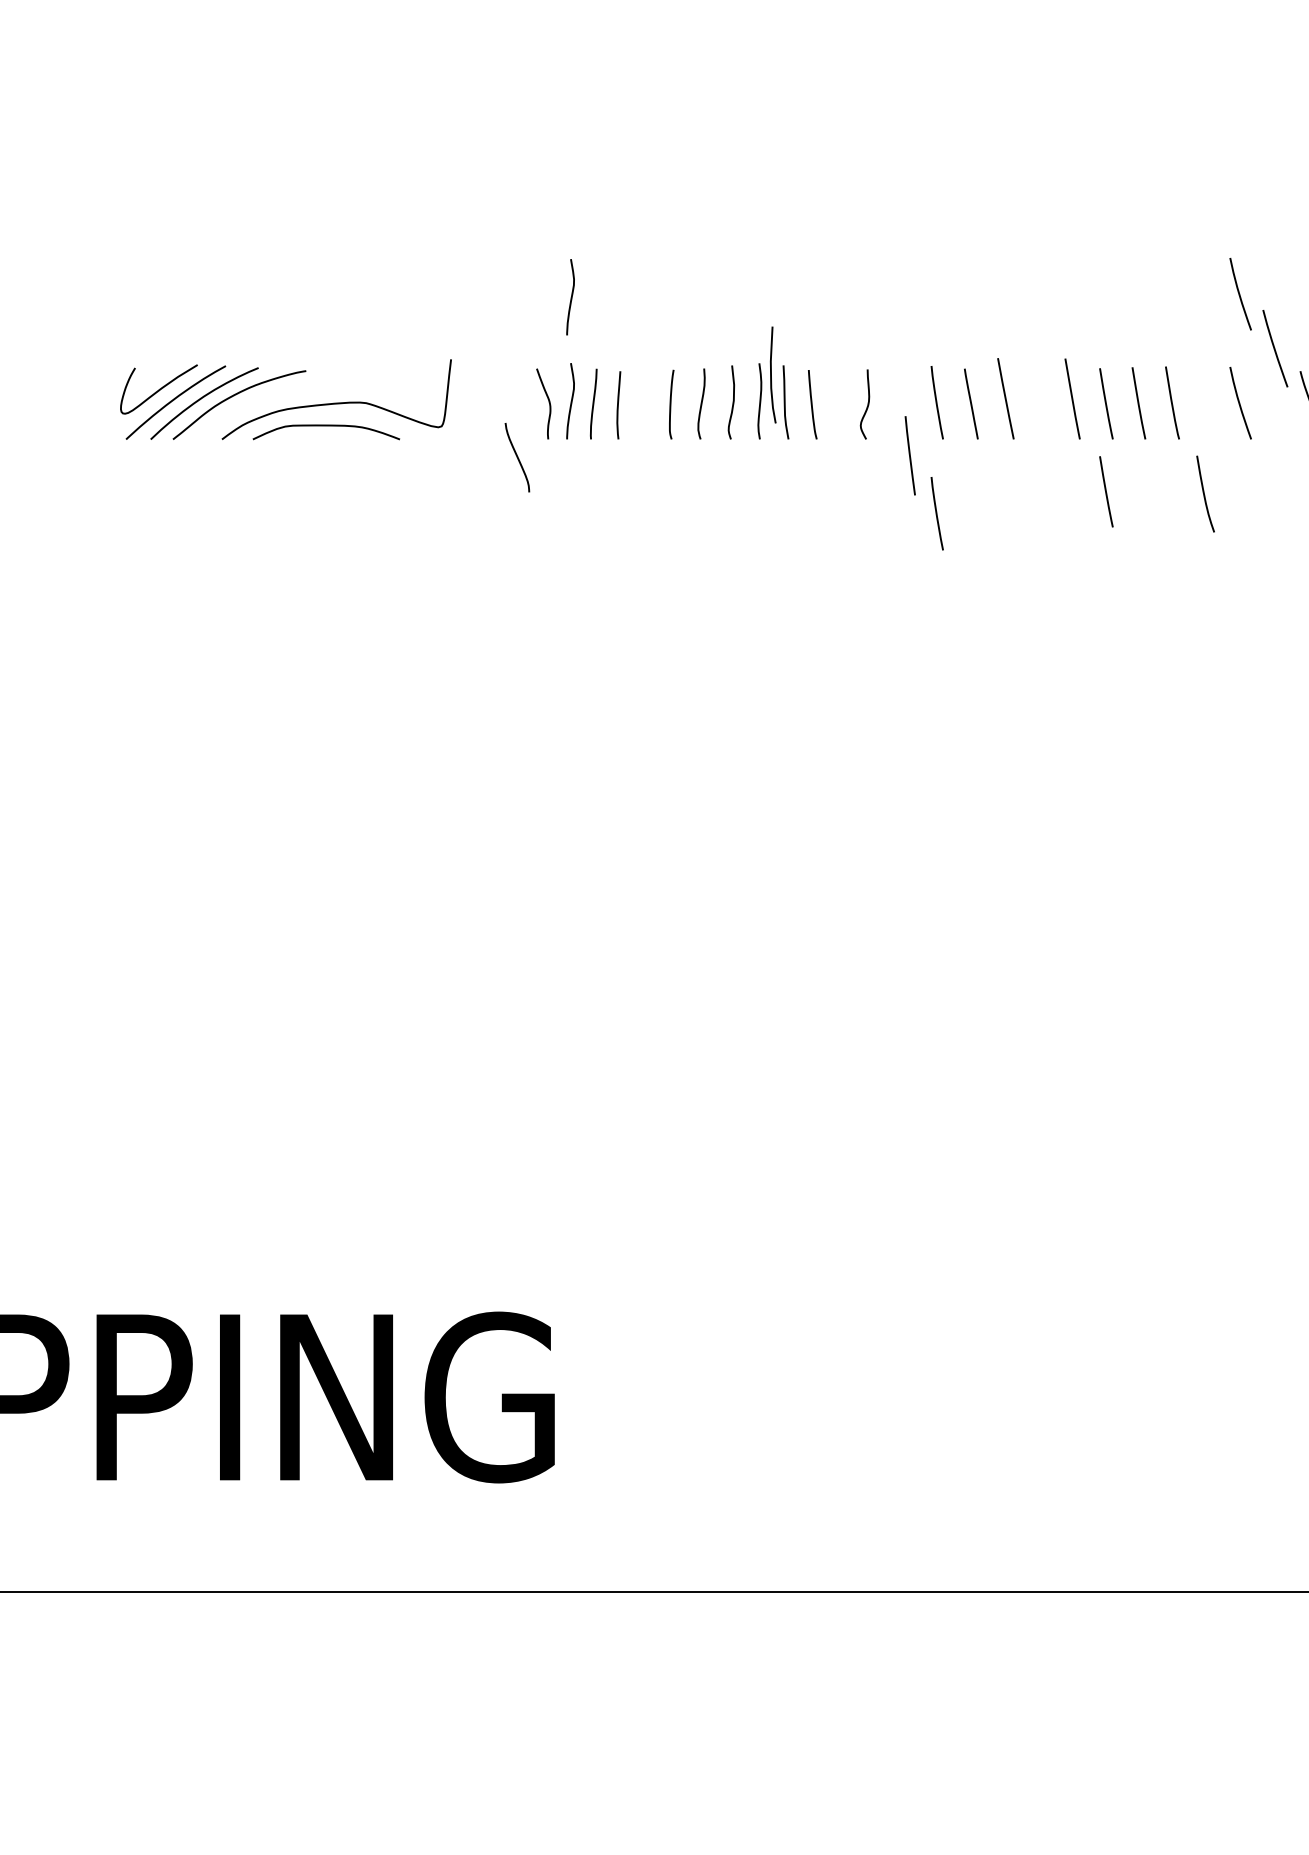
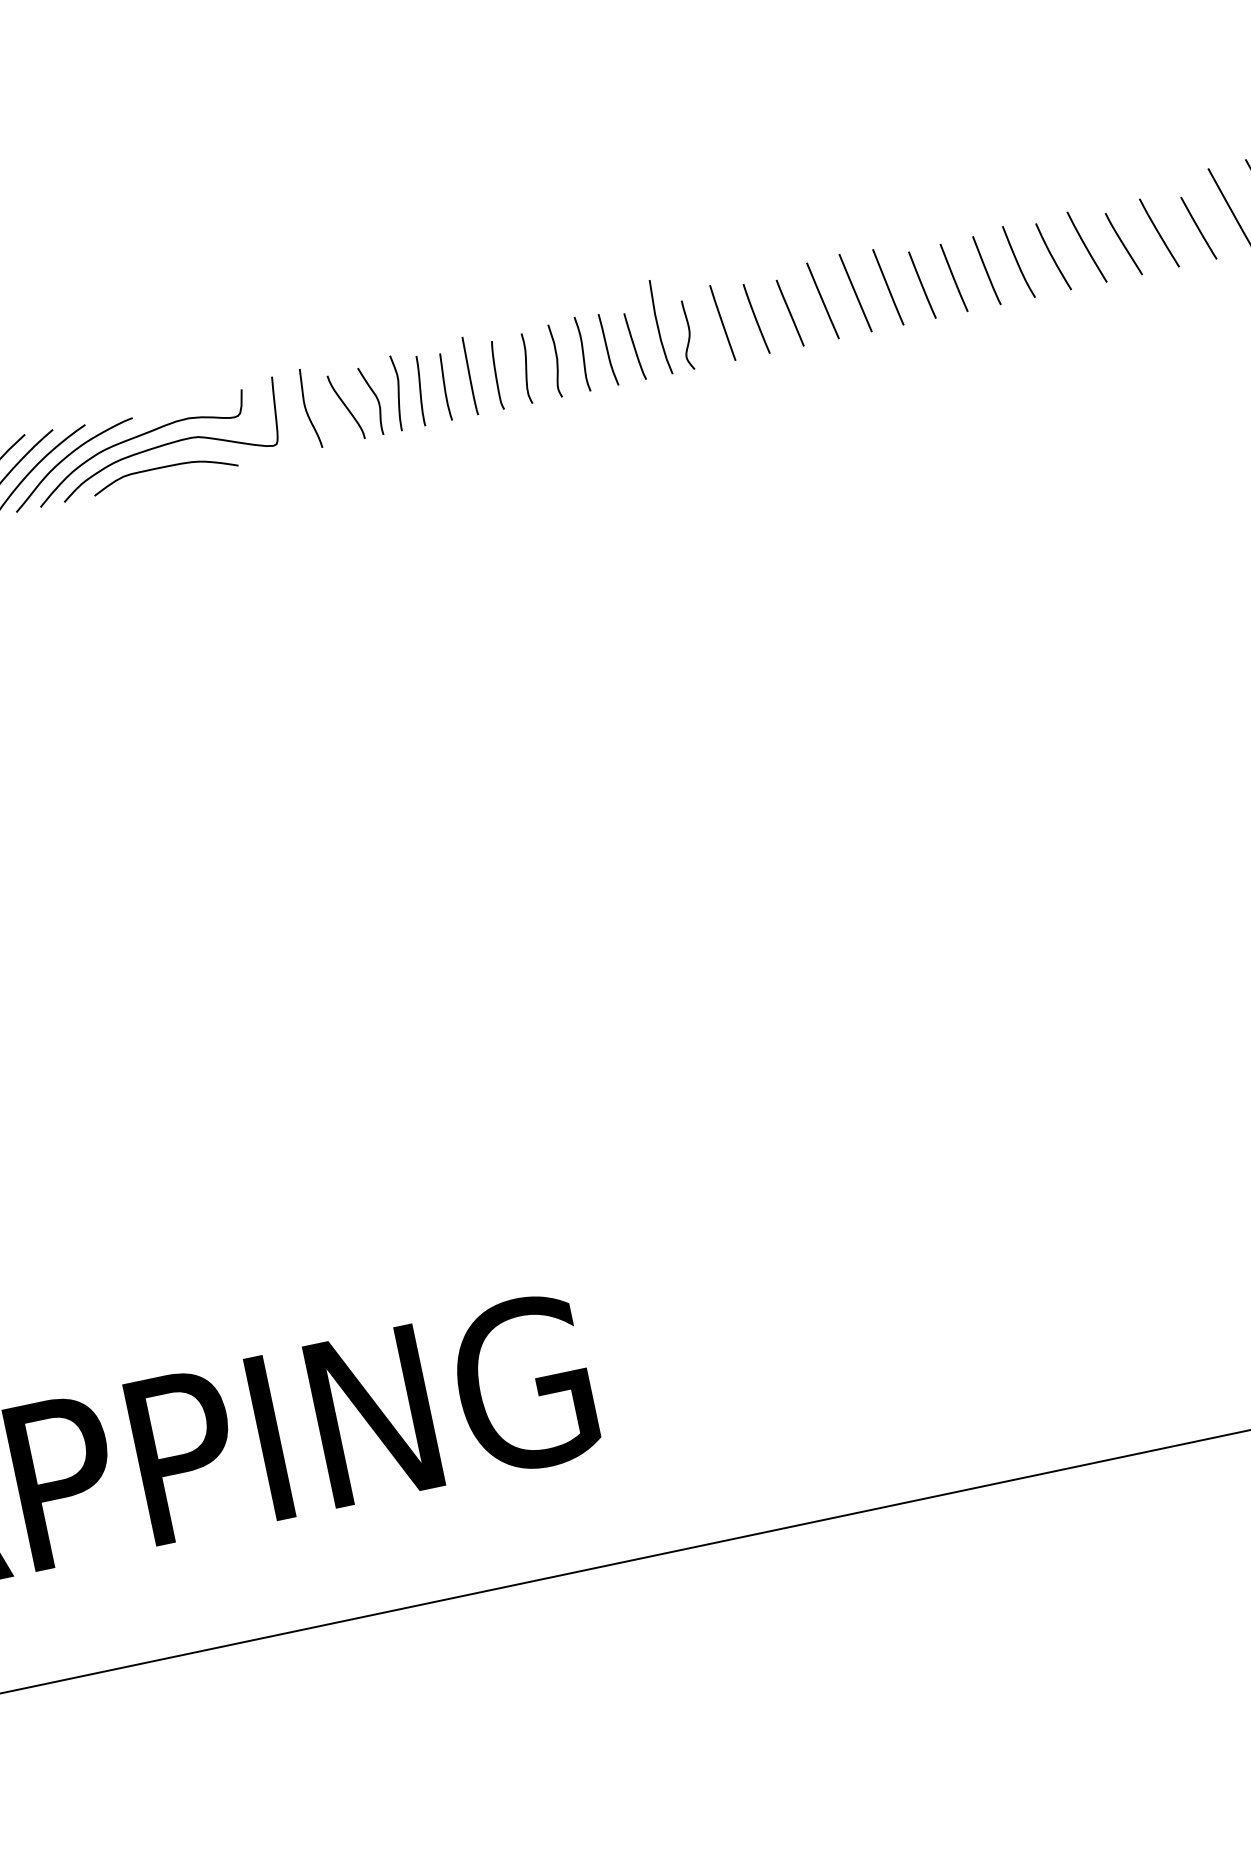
curve: (1240, 294) -> (1031, 150), removed
curve: (570, 297) -> (376, 291), removed
curve: (1275, 348) -> (1087, 246), moved
curve: (771, 374) -> (658, 327), moved
curve: (306, 391) -> (137, 437), added
line: (1039, 397) -> (855, 292), added
curve: (478, 398) -> (306, 409), added
line: (644, 399) -> (469, 376), added
line: (909, 455) -> (721, 322), moved
curve: (517, 457) -> (346, 407), moved
line: (1106, 491) -> (940, 370), removed
curve: (1204, 493) -> (1017, 261), moved
line: (936, 513) -> (778, 427), removed

